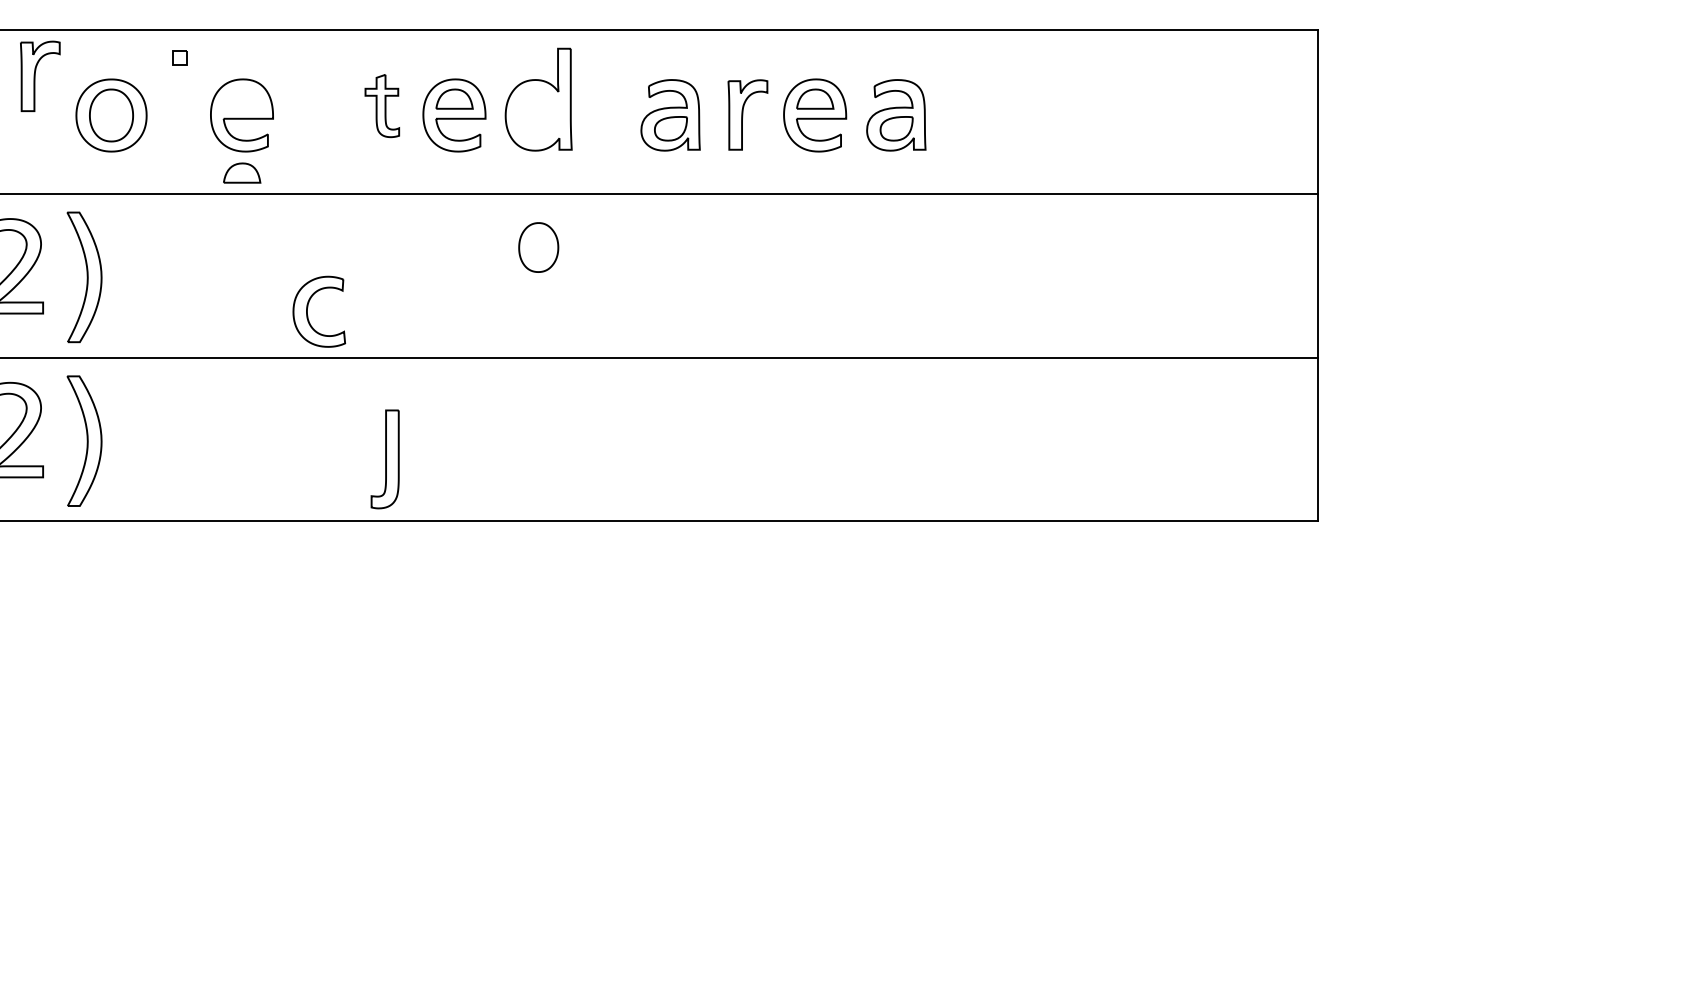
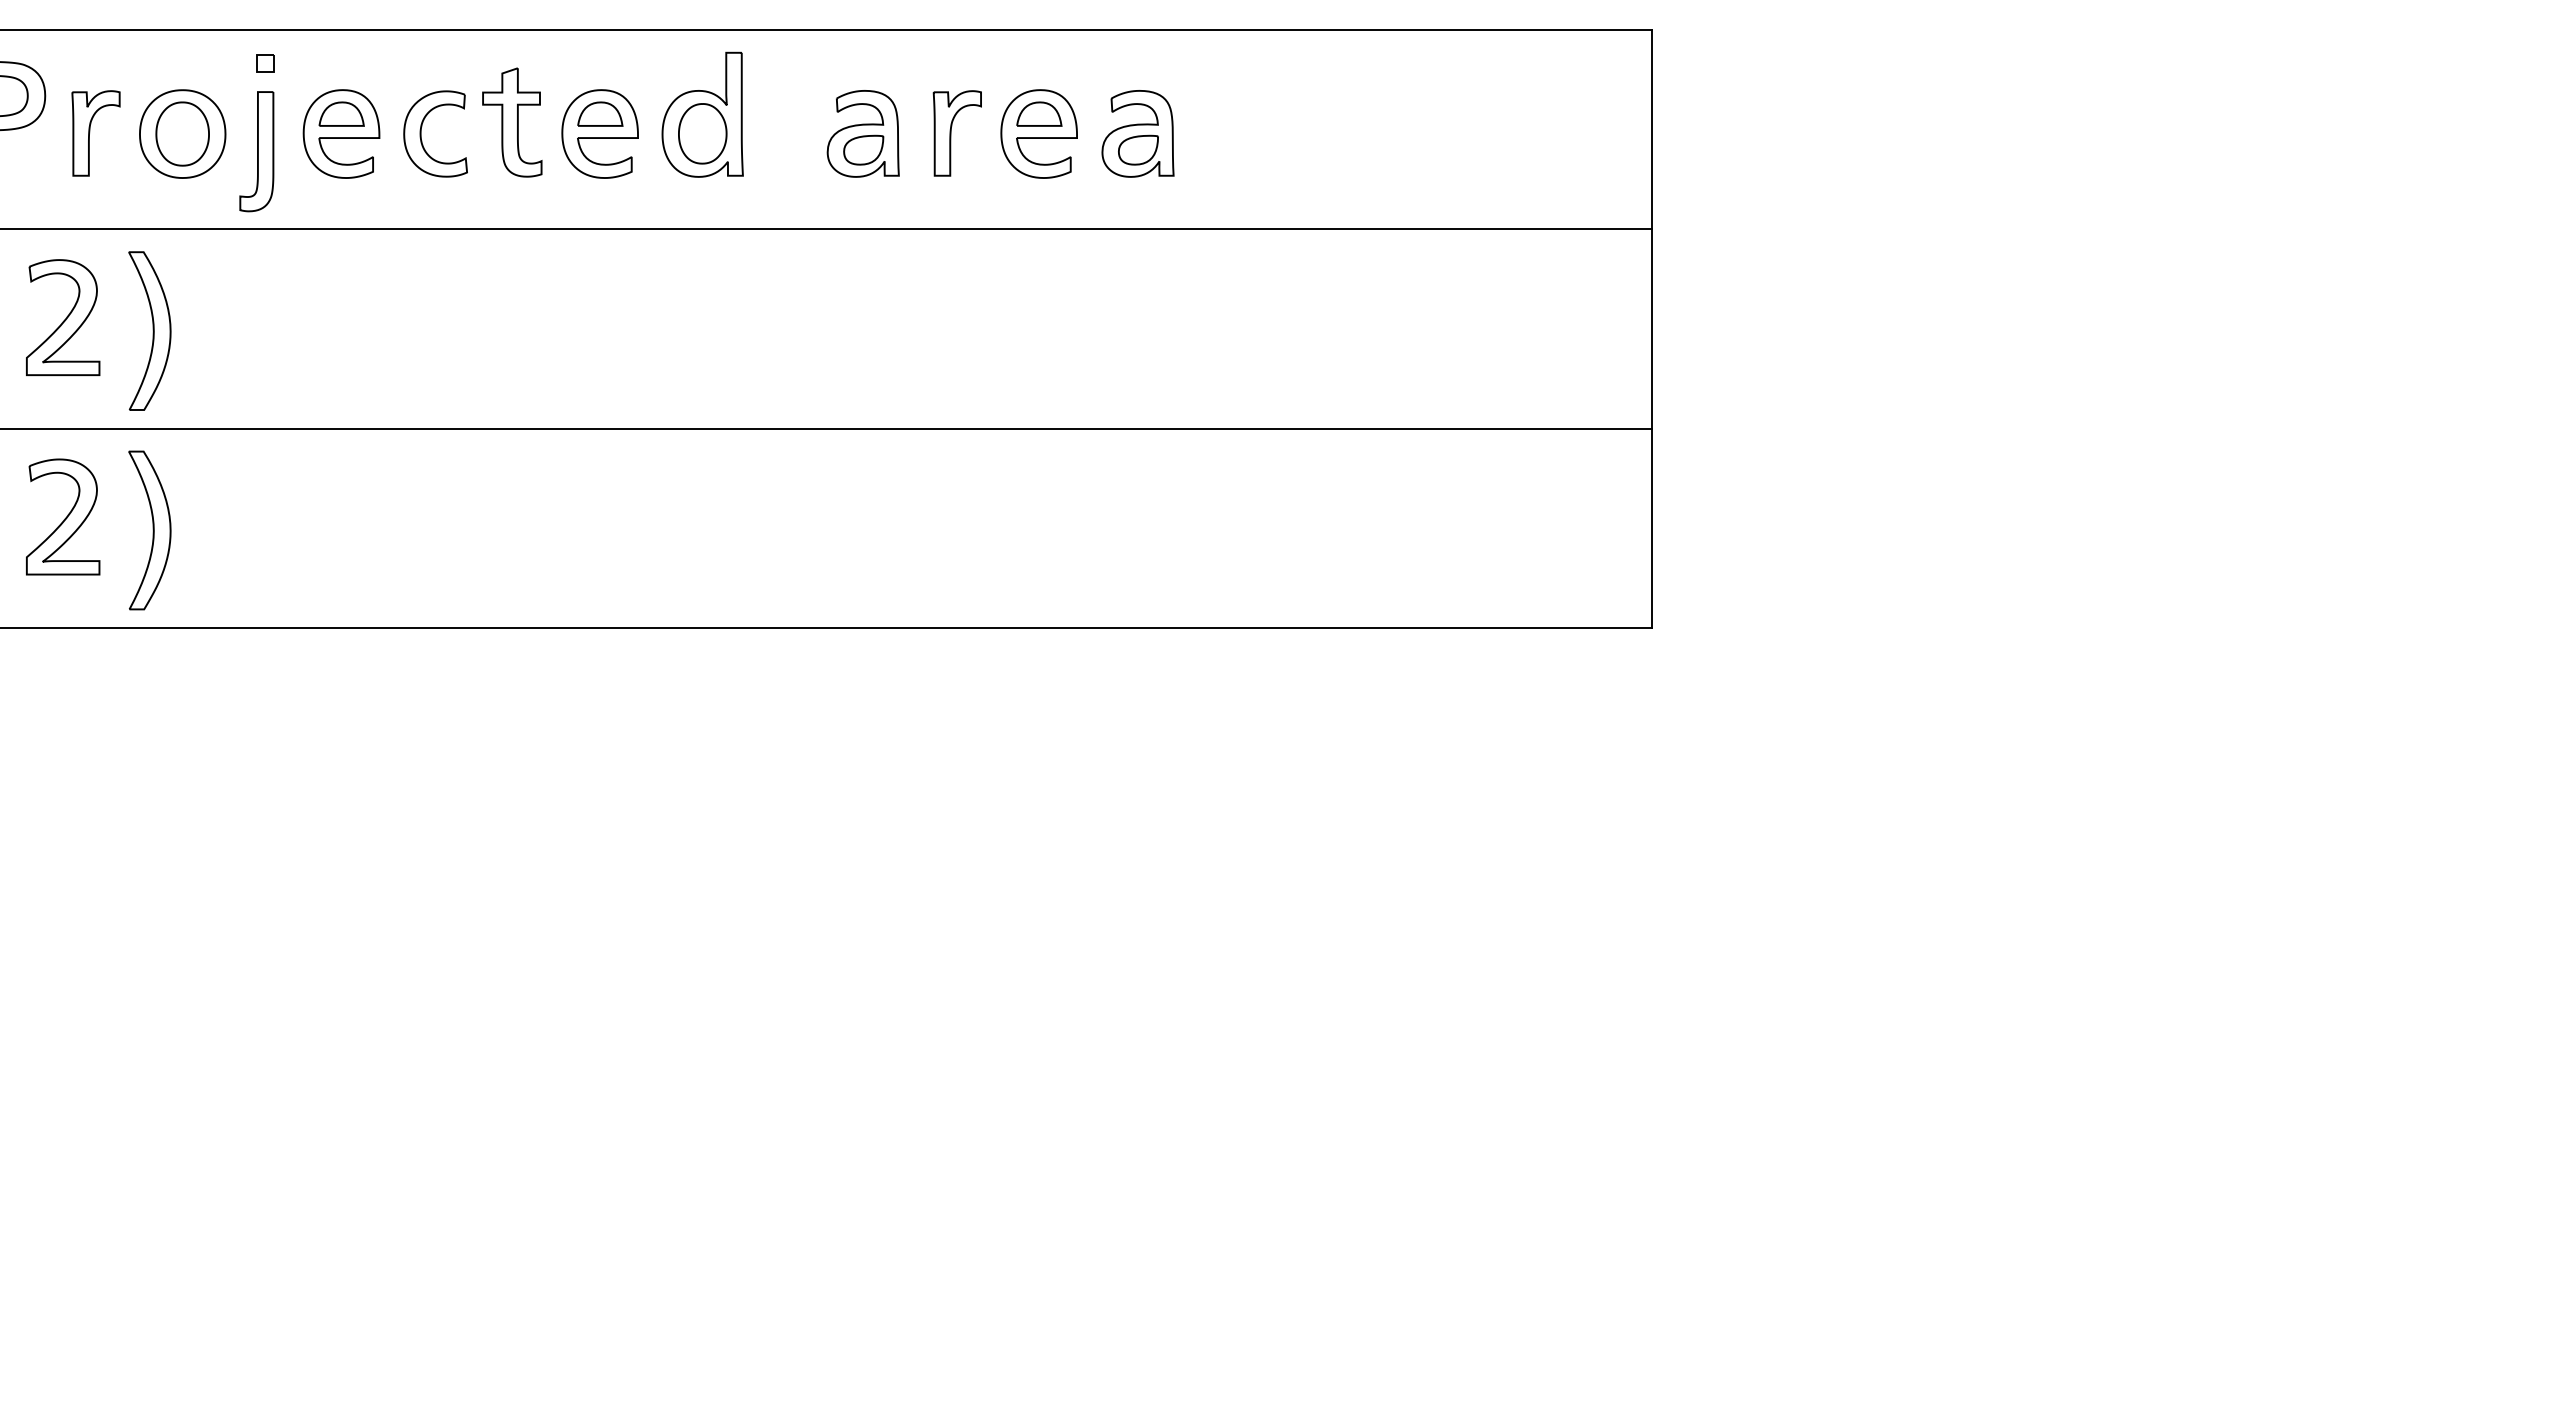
part: (39, 76) -> (95, 133), moved
part: (382, 106) -> (512, 122), size x1.43
part: (241, 172) -> (341, 113), moved
part: (538, 247) -> (702, 133), moved
part: (307, 311) -> (421, 133), moved
part: (384, 459) -> (256, 151), moved

